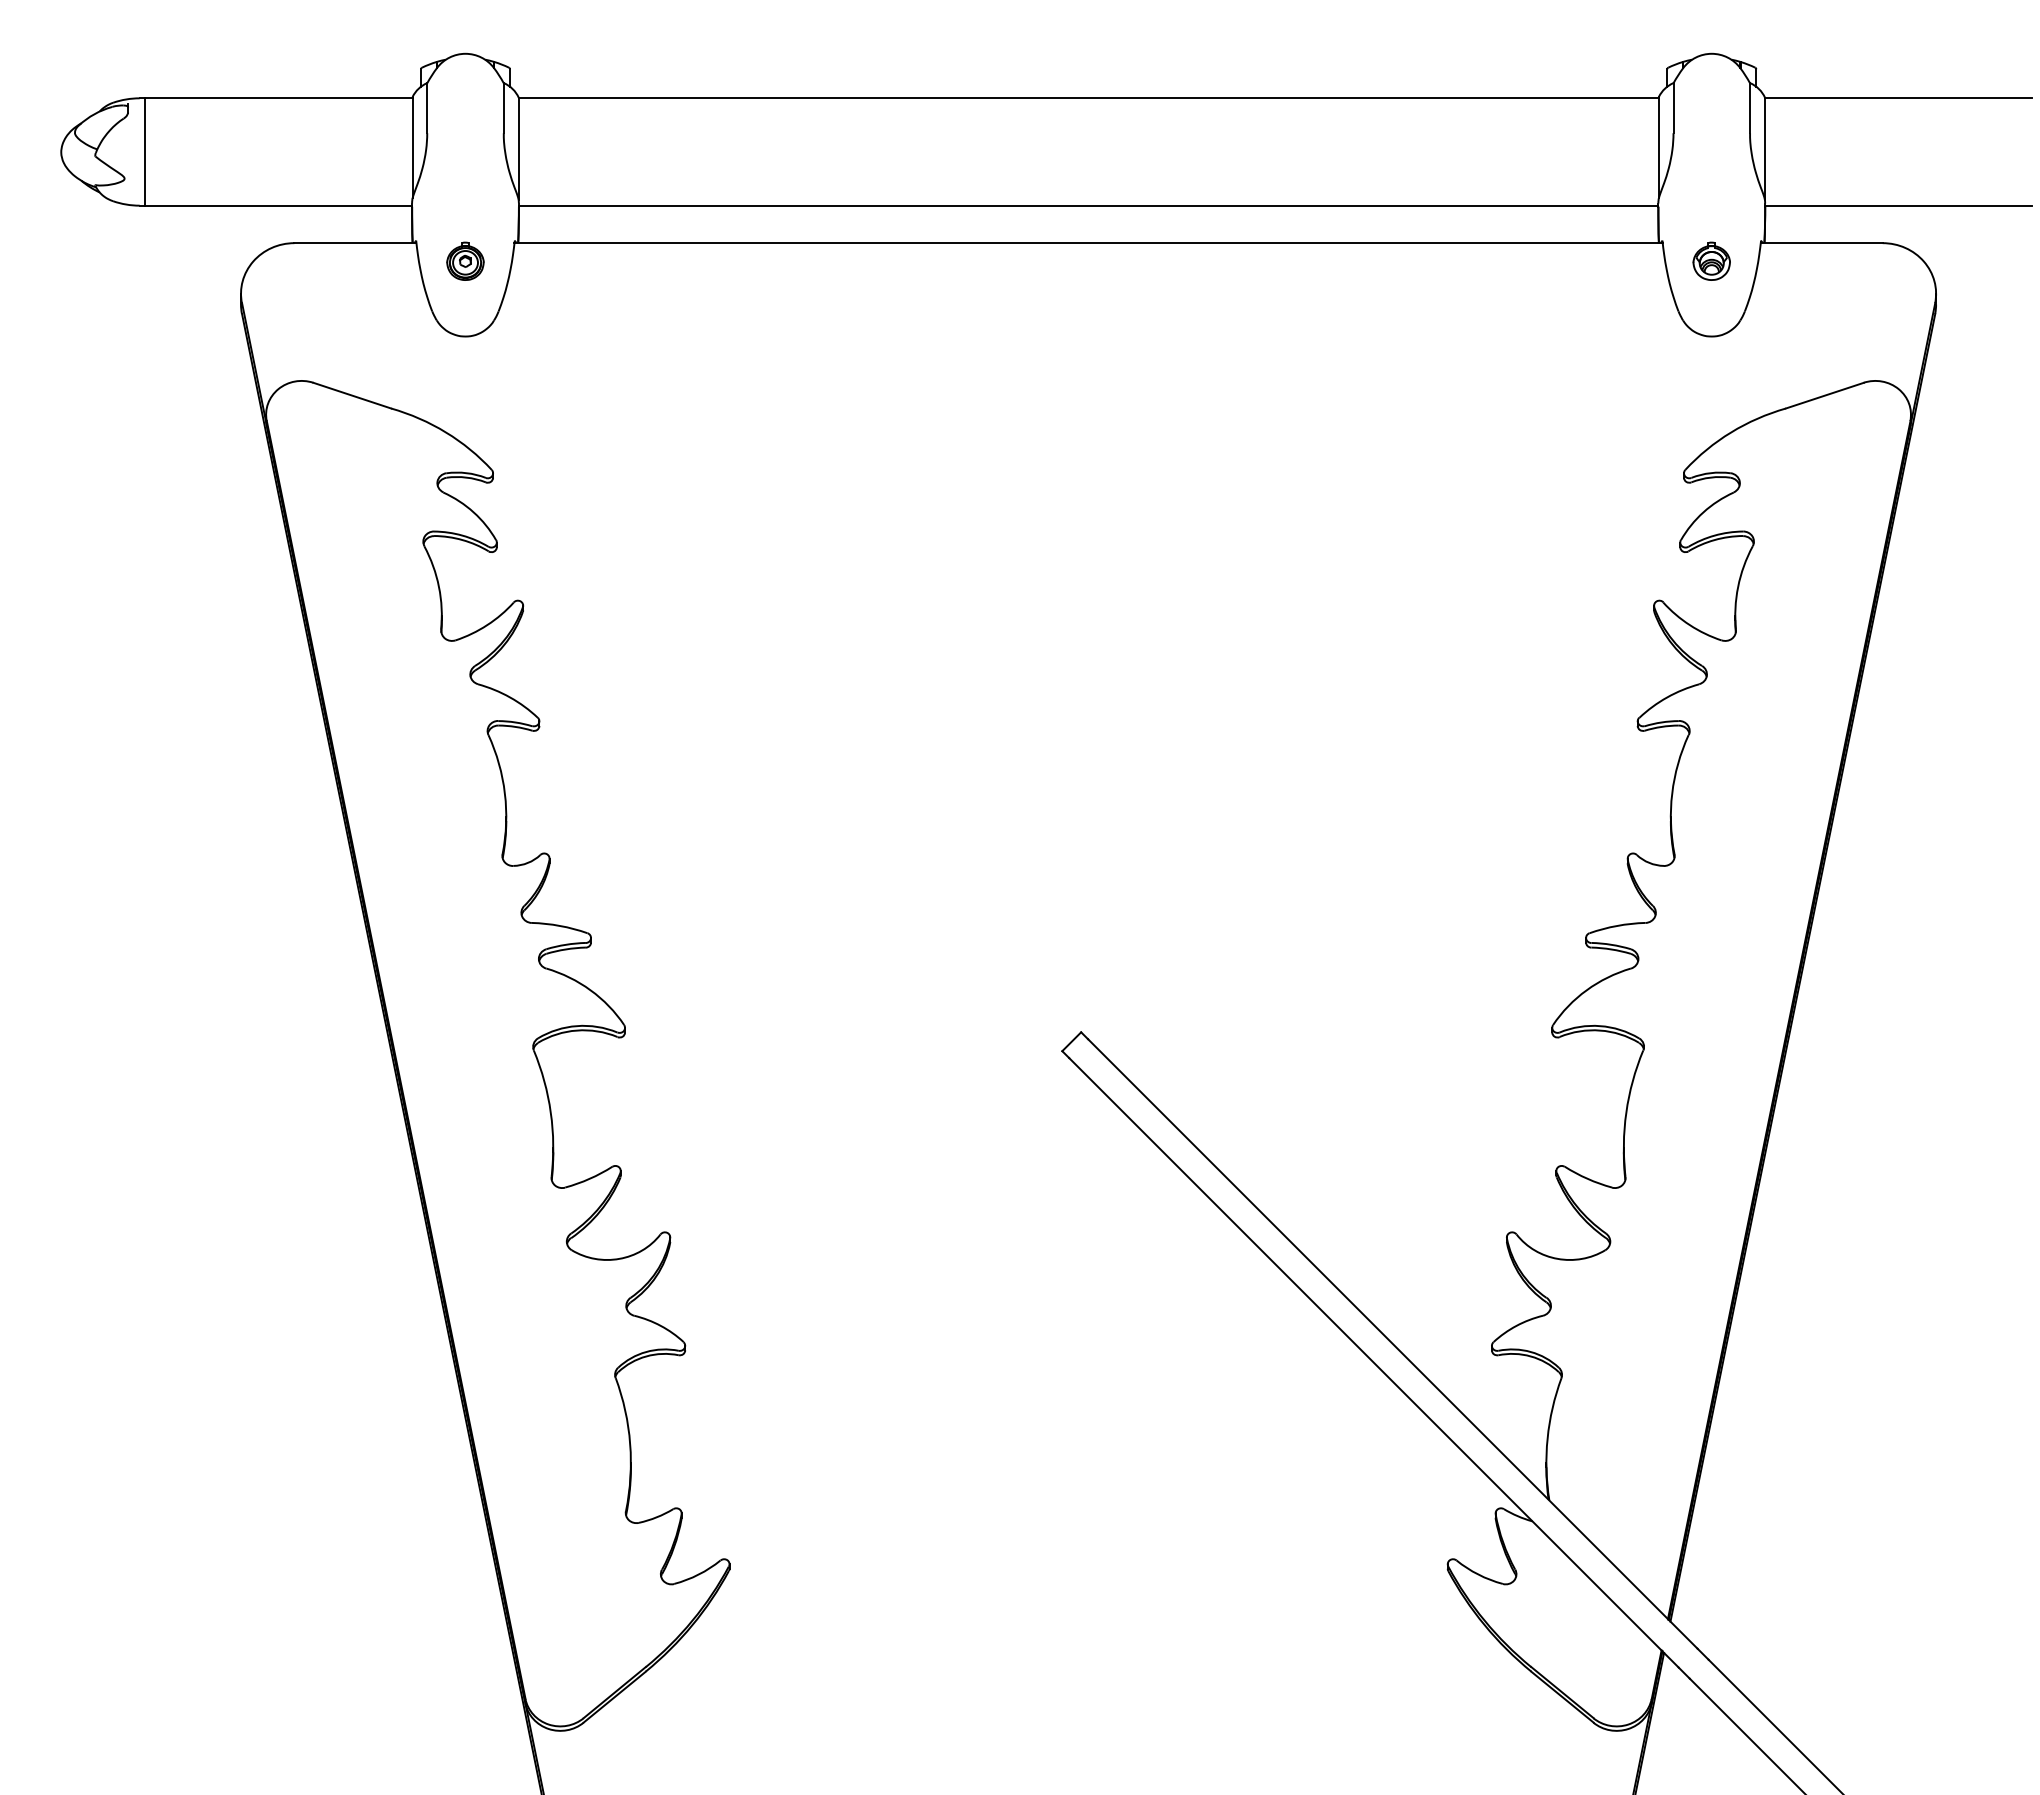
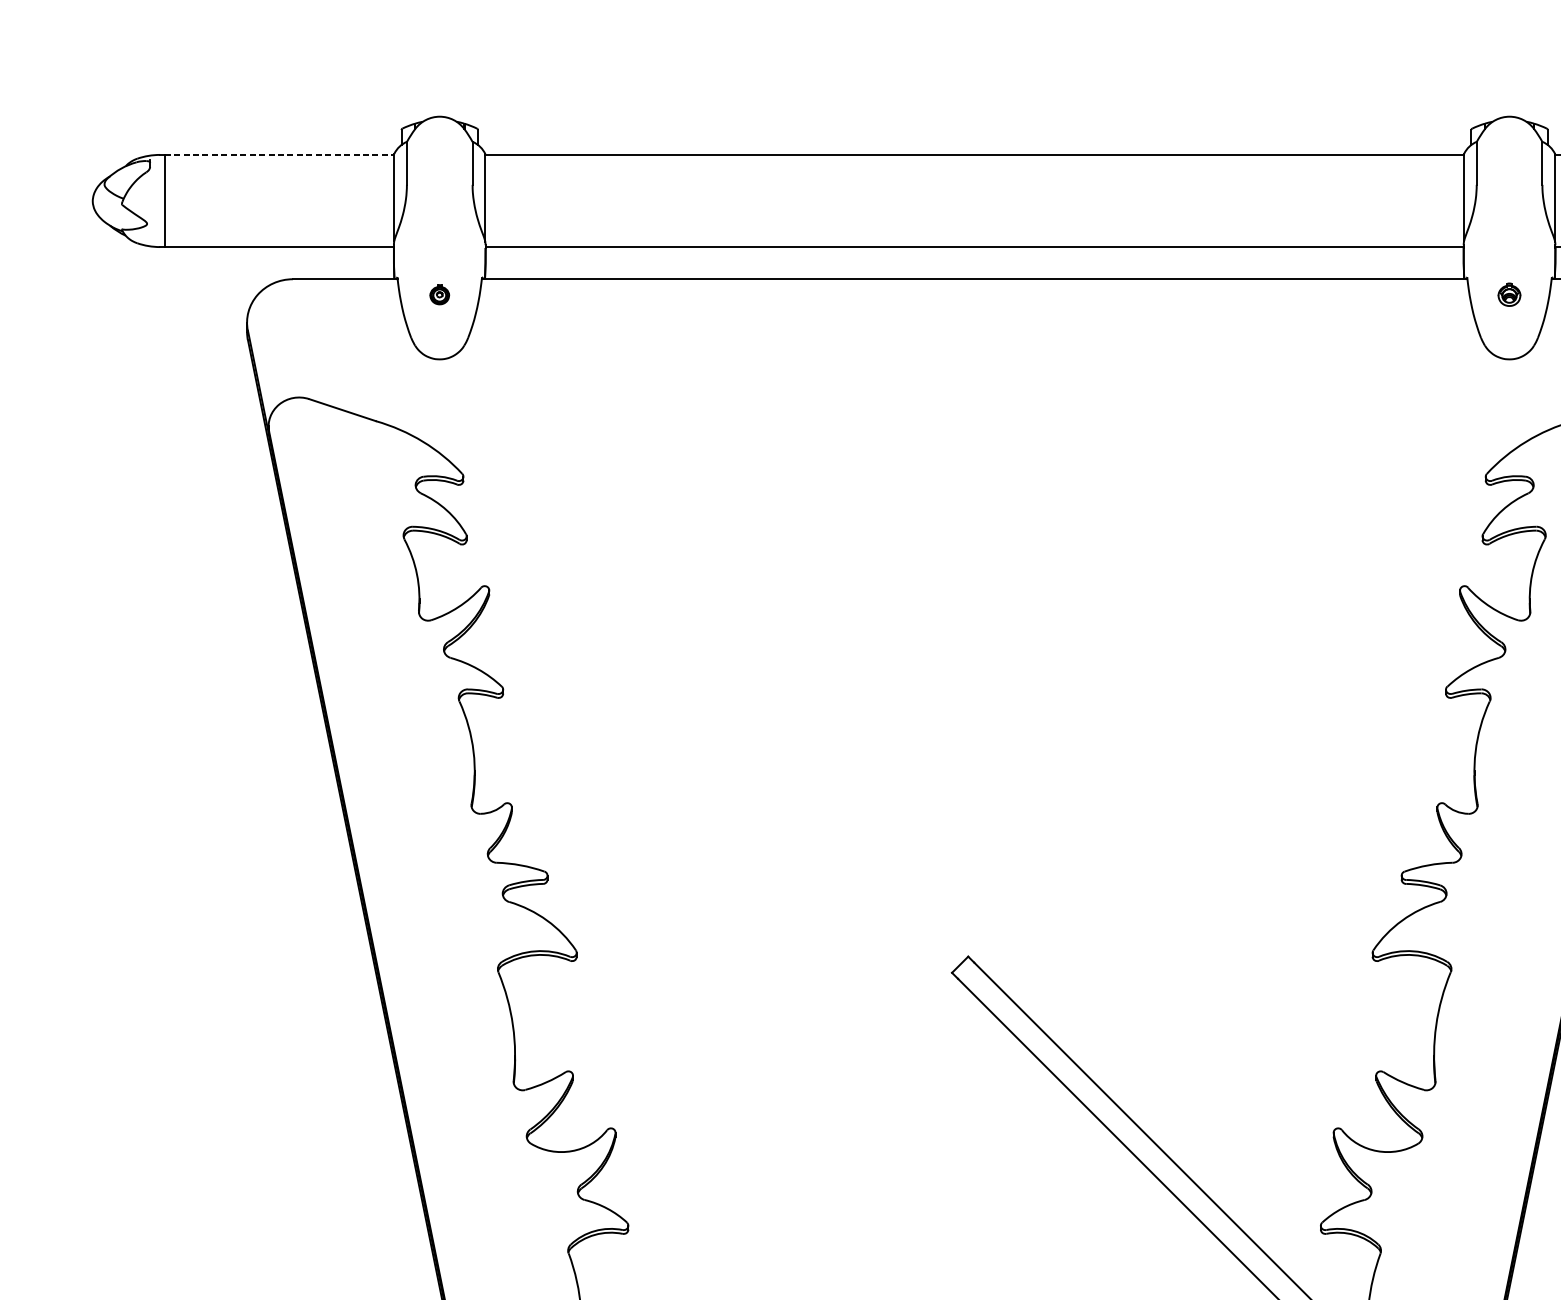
line: (278, 98) -> (279, 155), solid -> dashed
part: (465, 260) -> (439, 294), size x0.6
part: (1711, 260) -> (1509, 294), size x0.7

